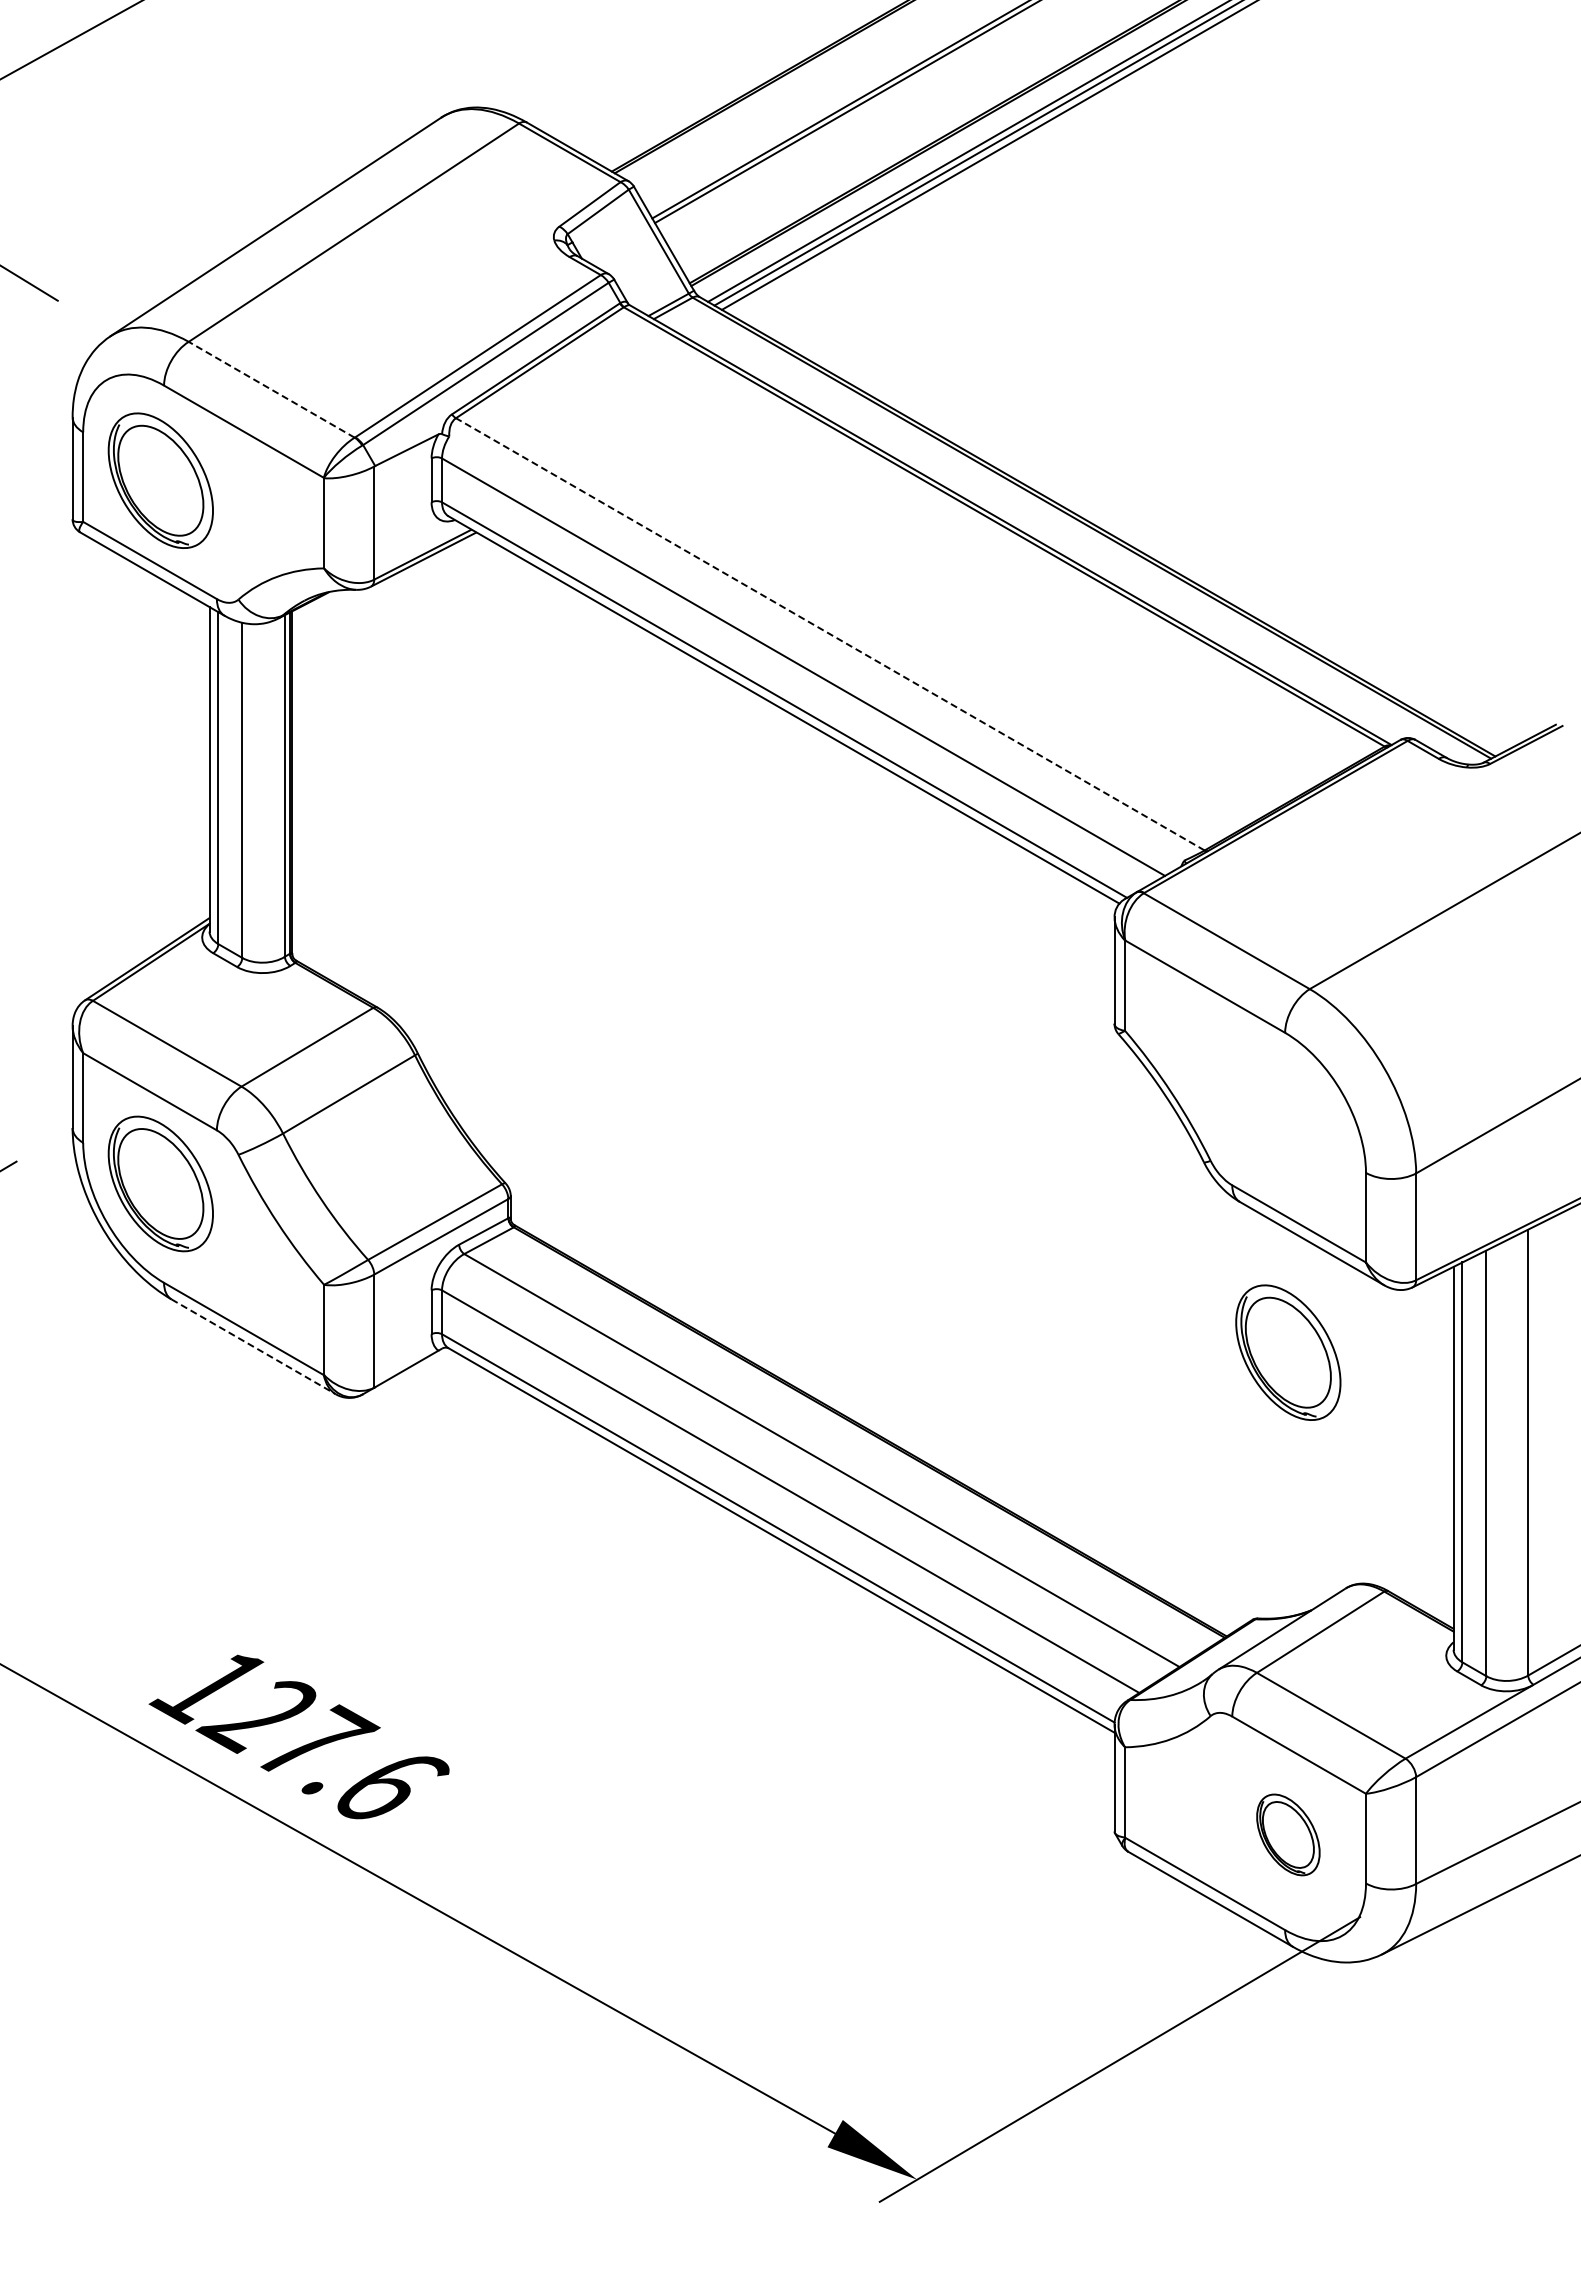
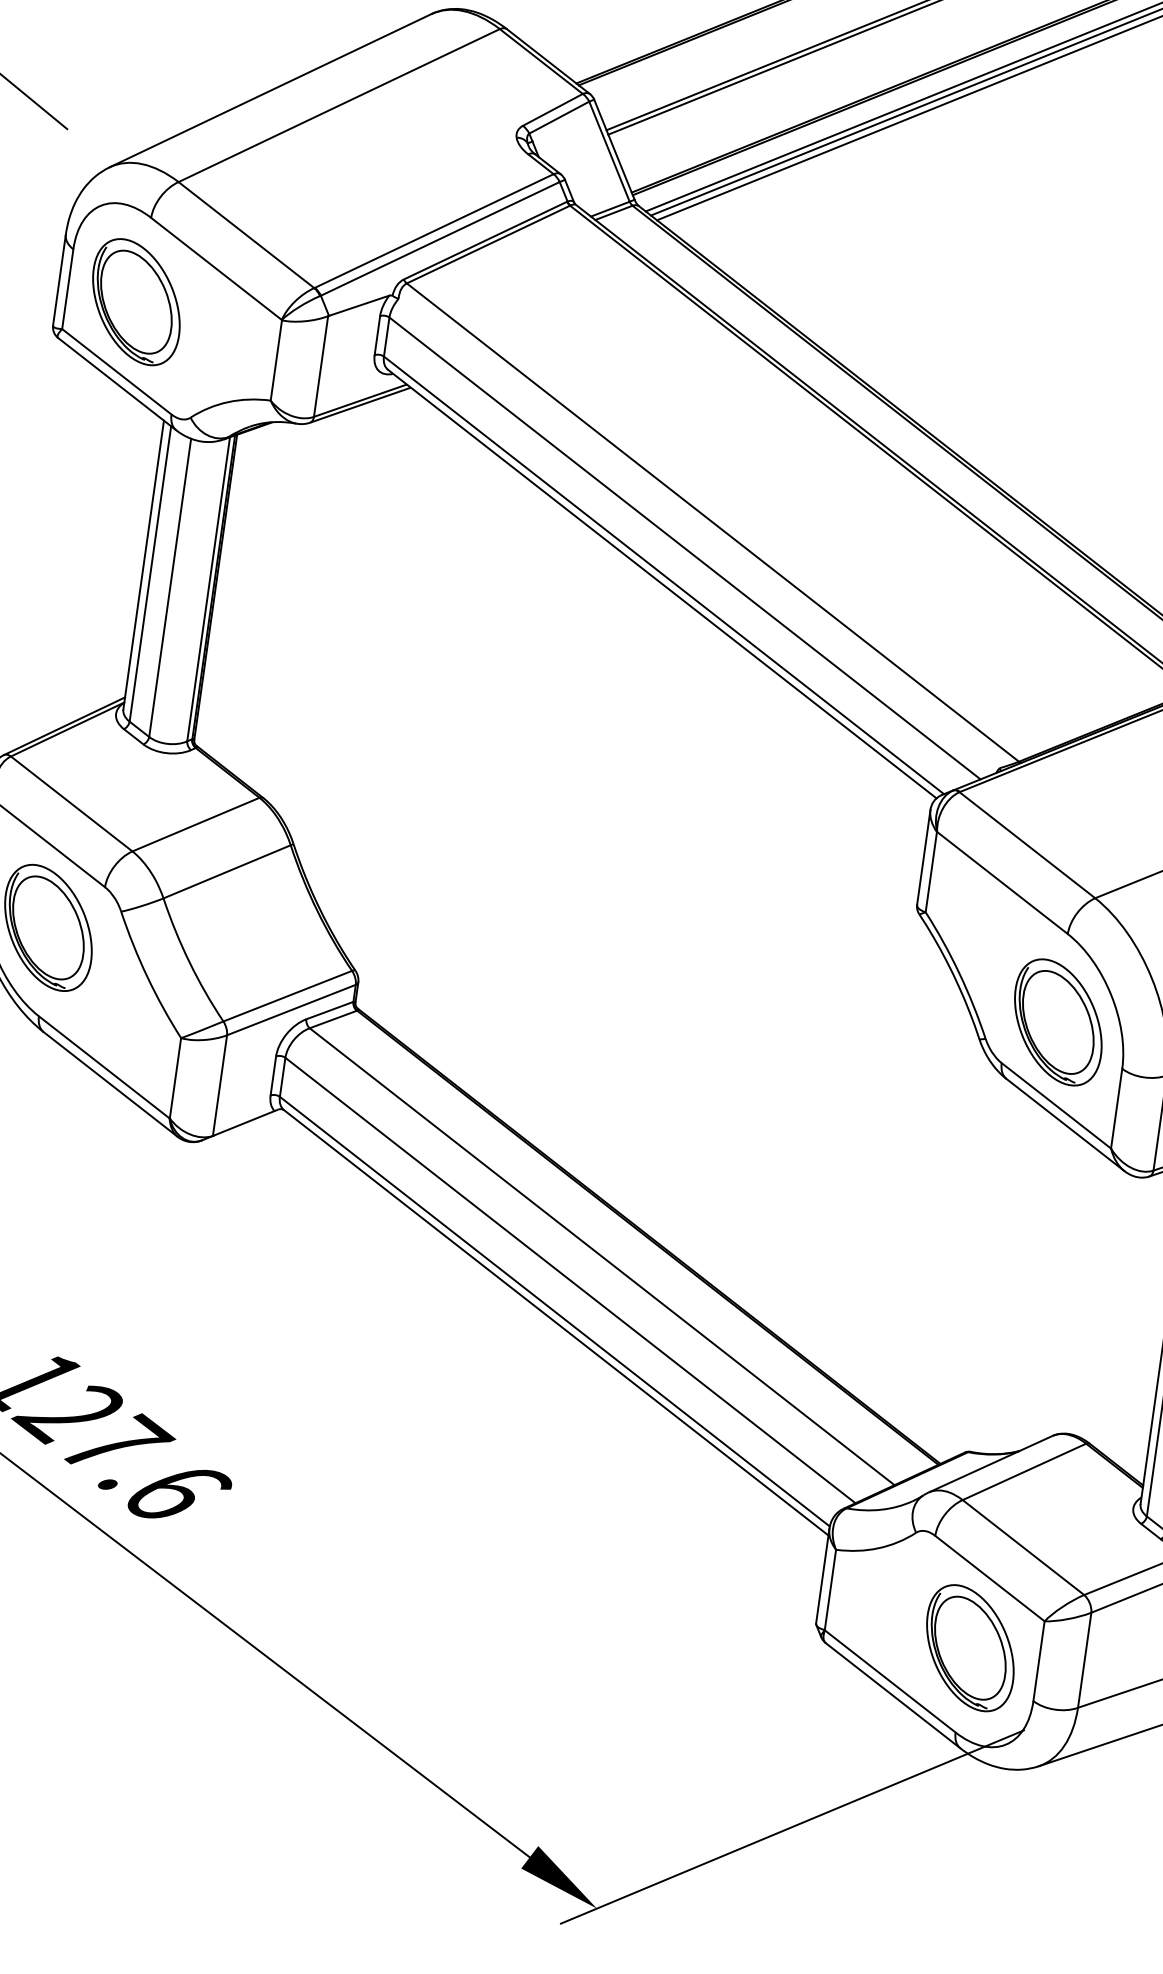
line: (271, 389) -> (246, 234), dashed -> solid
line: (829, 634) -> (712, 522), dashed -> solid
line: (253, 1346) -> (110, 1084), dashed -> solid
part: (1288, 1352) -> (1058, 1022), moved
part: (1288, 1834) -> (970, 1647), size x1.67

